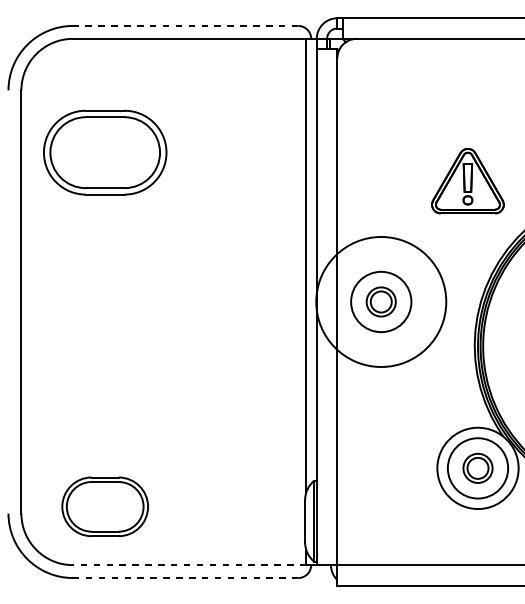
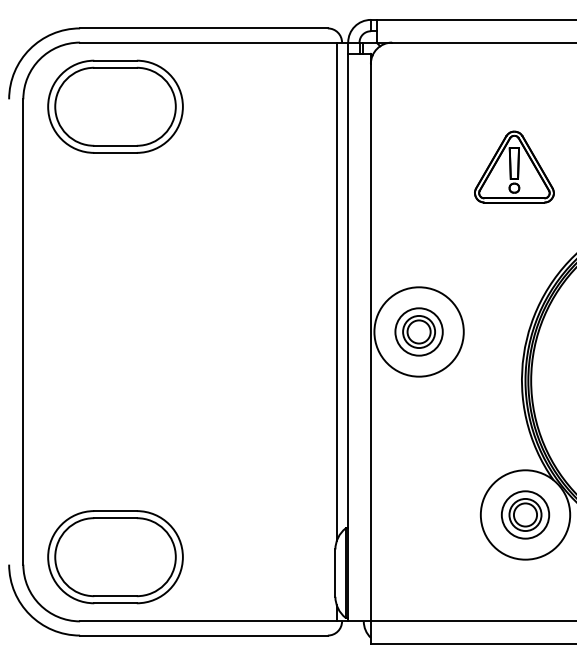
line: (185, 26) -> (203, 28), dashed -> solid
part: (105, 152) -> (115, 106), moved
part: (468, 180) -> (514, 166), moved
circle: (380, 301) -> (418, 331), size x0.62
circle: (380, 301) -> (418, 331), size x0.71
circle: (478, 467) -> (525, 514), size x0.71
part: (105, 507) -> (115, 557), size x1.43
line: (188, 565) -> (207, 621), dashed -> solid
line: (185, 577) -> (203, 635), dashed -> solid

